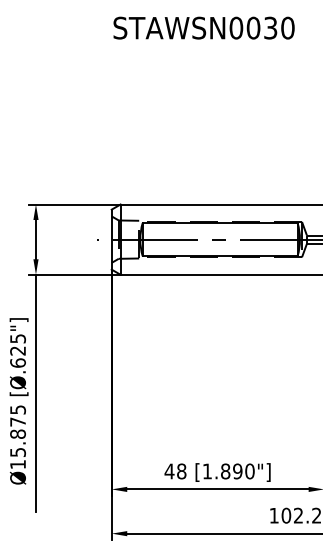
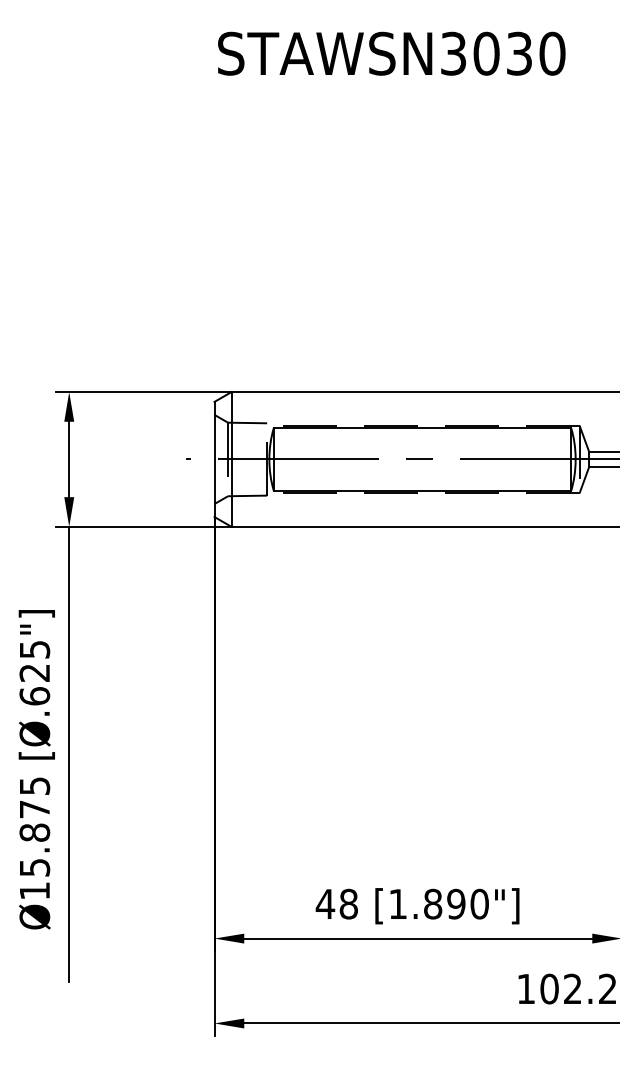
text: (236, 27) -> (453, 52), STAWSN0030 -> STAWSN3030

